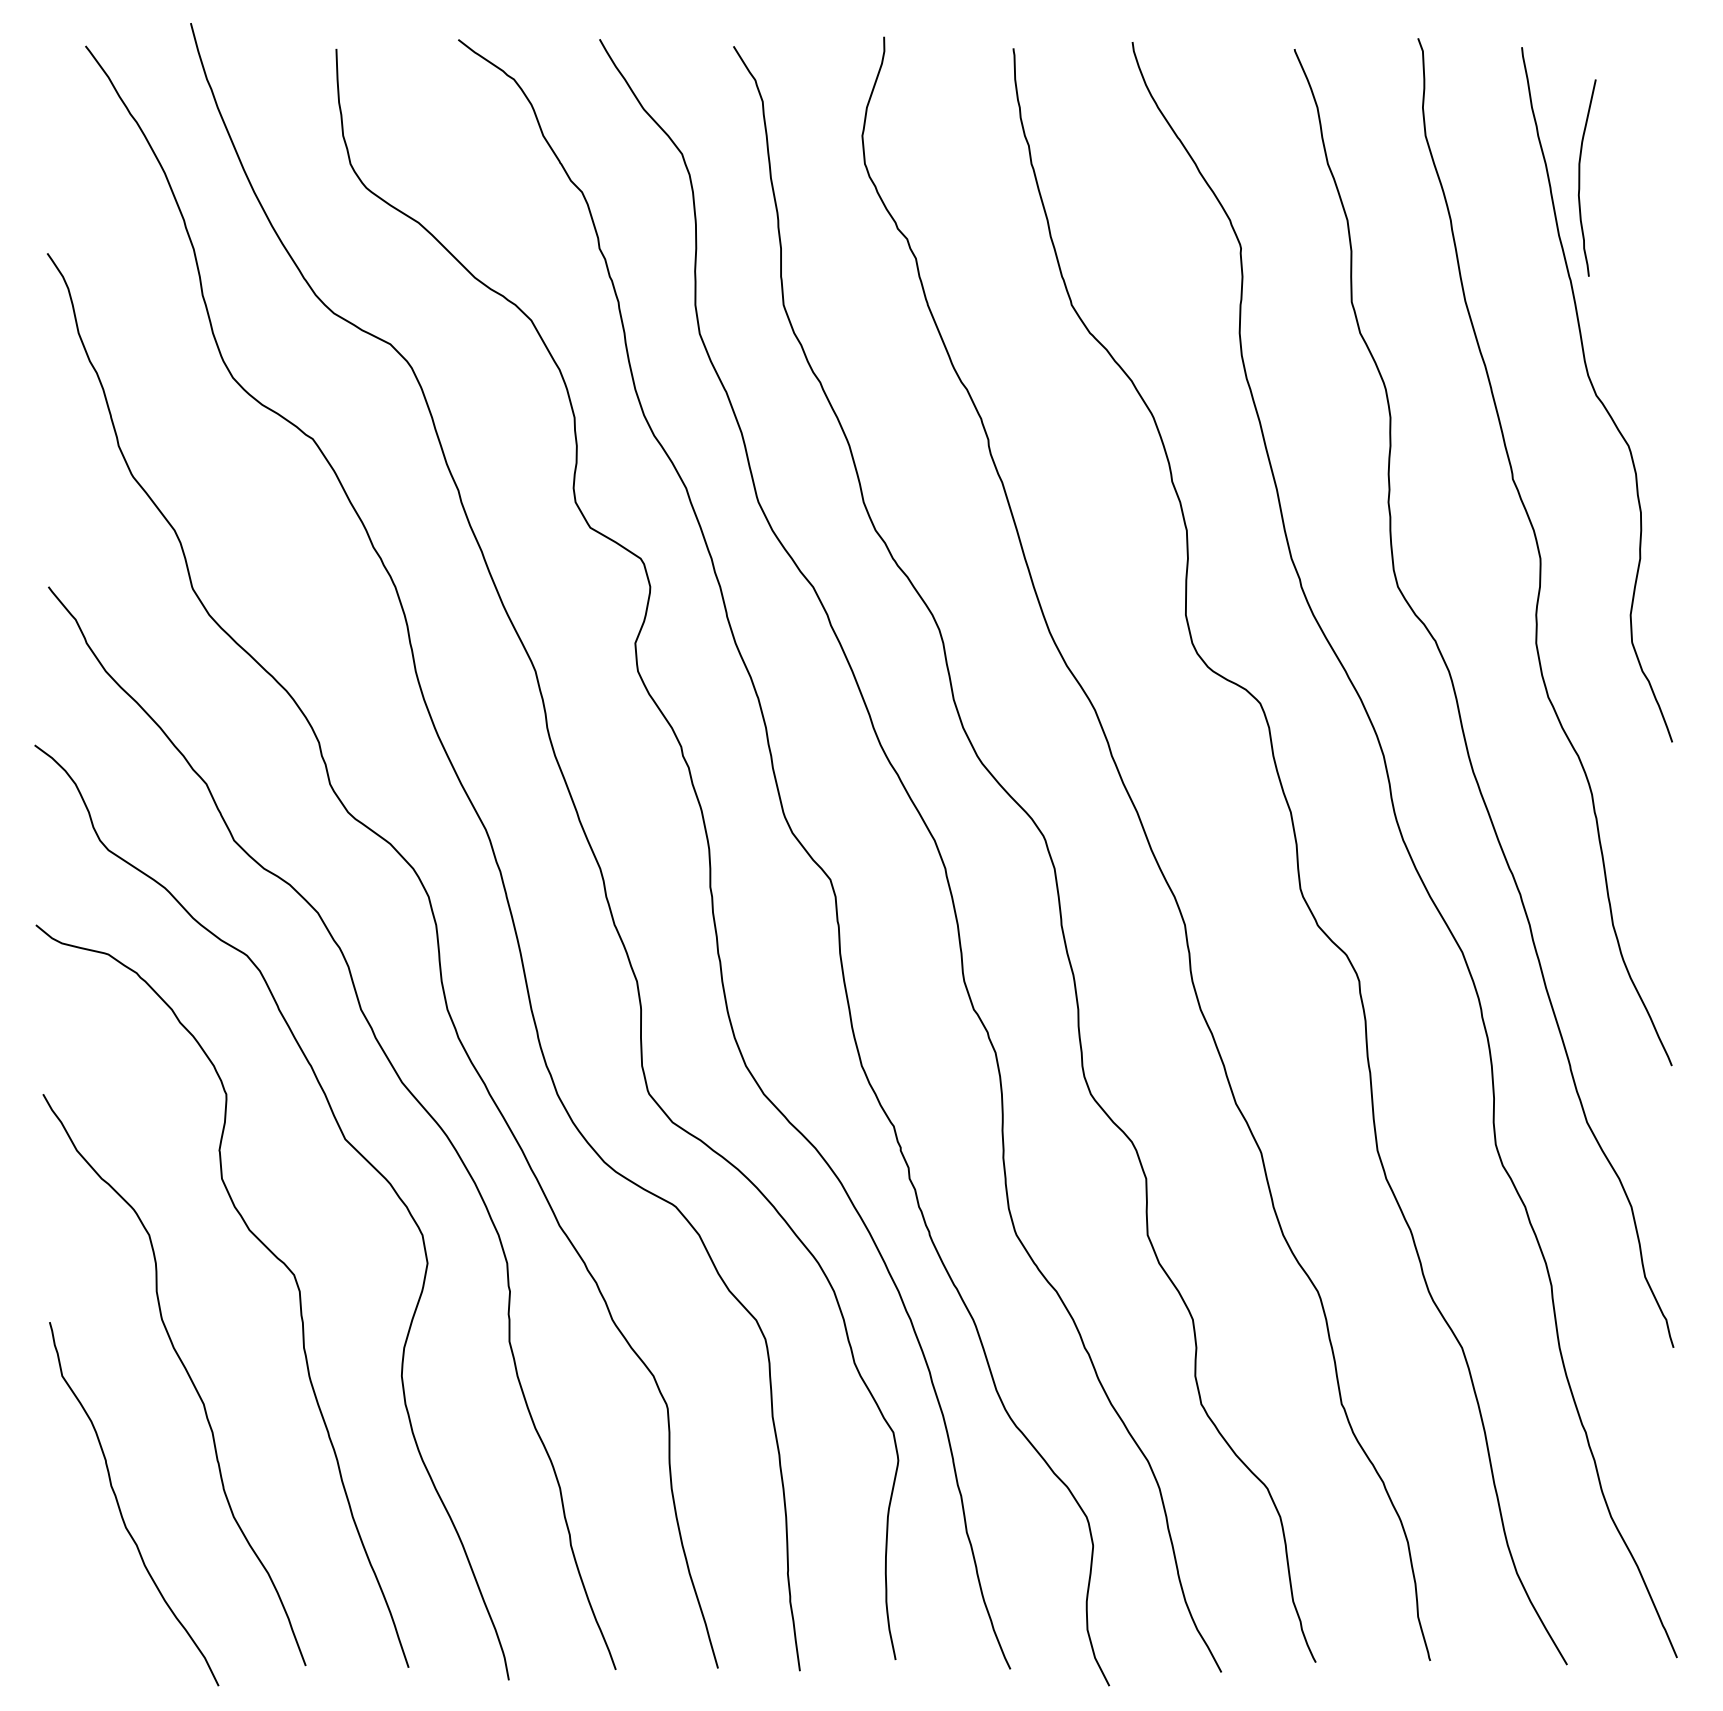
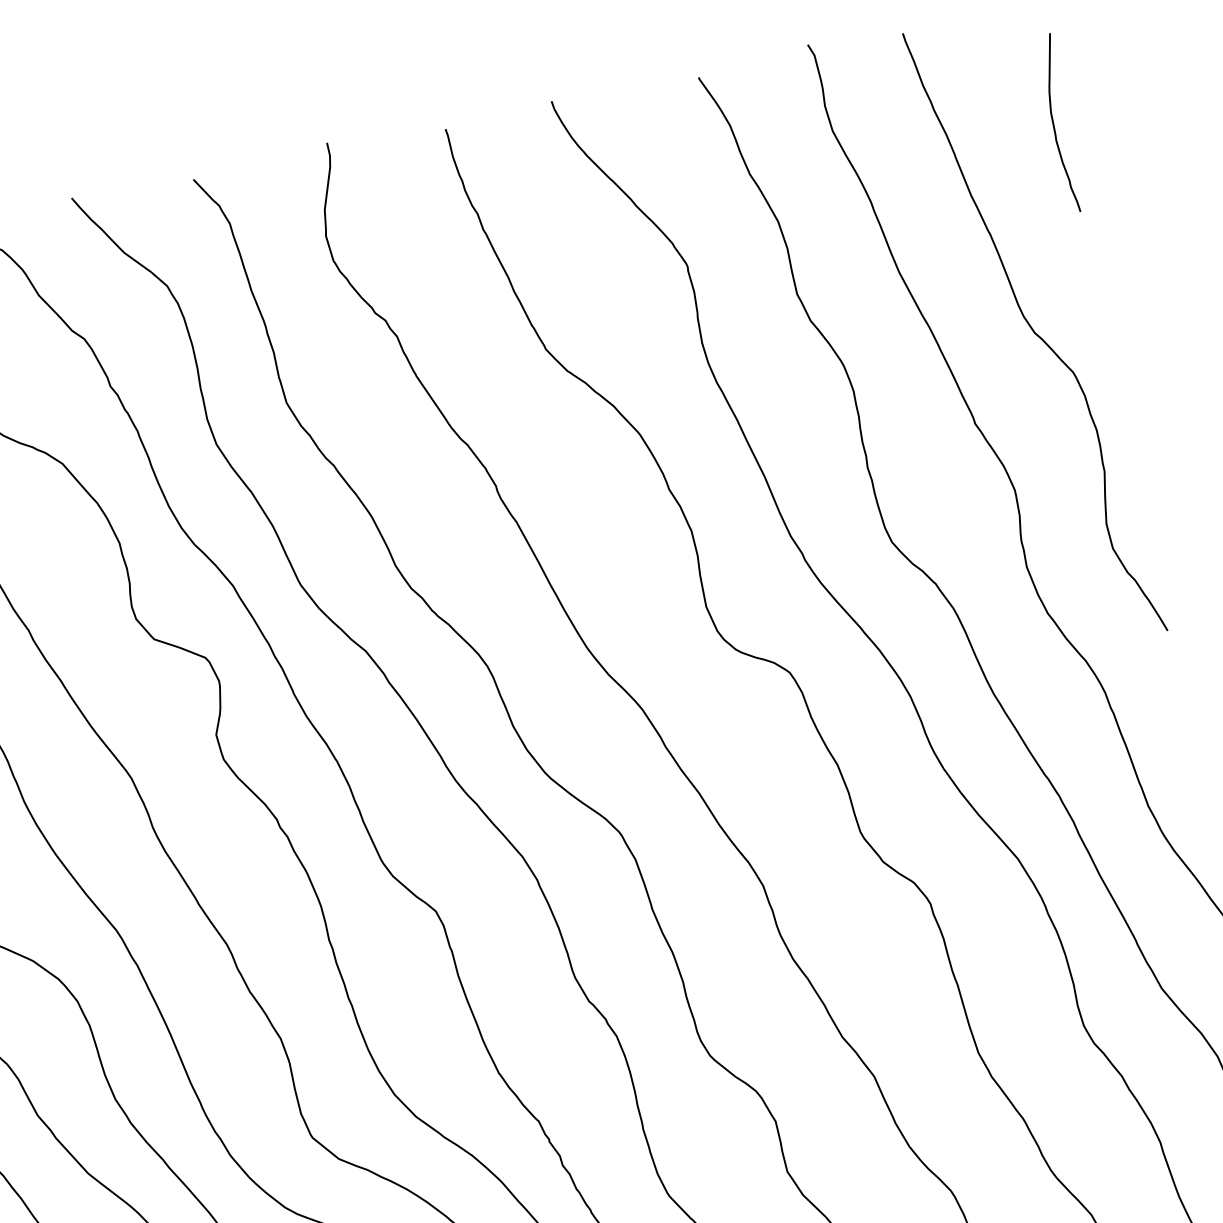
curve: (1580, 177) -> (1054, 124), moved

